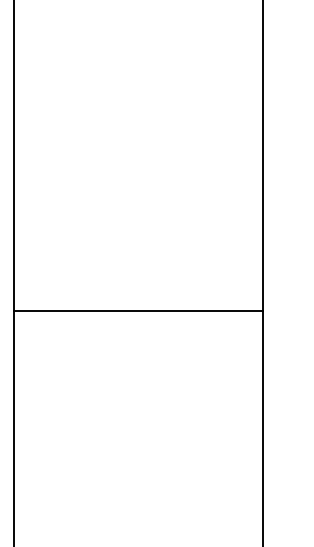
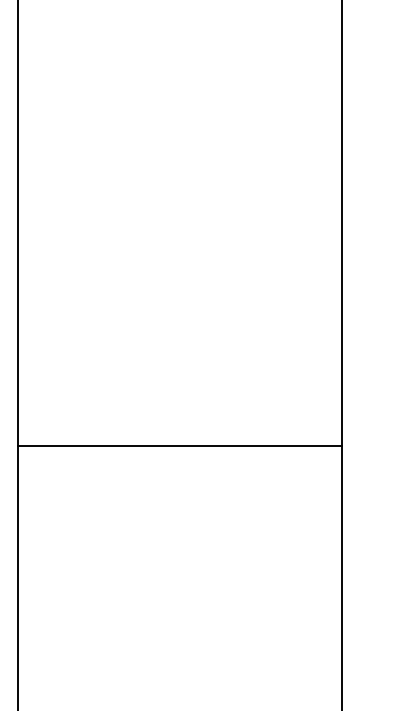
line: (138, 311) -> (180, 445), moved

